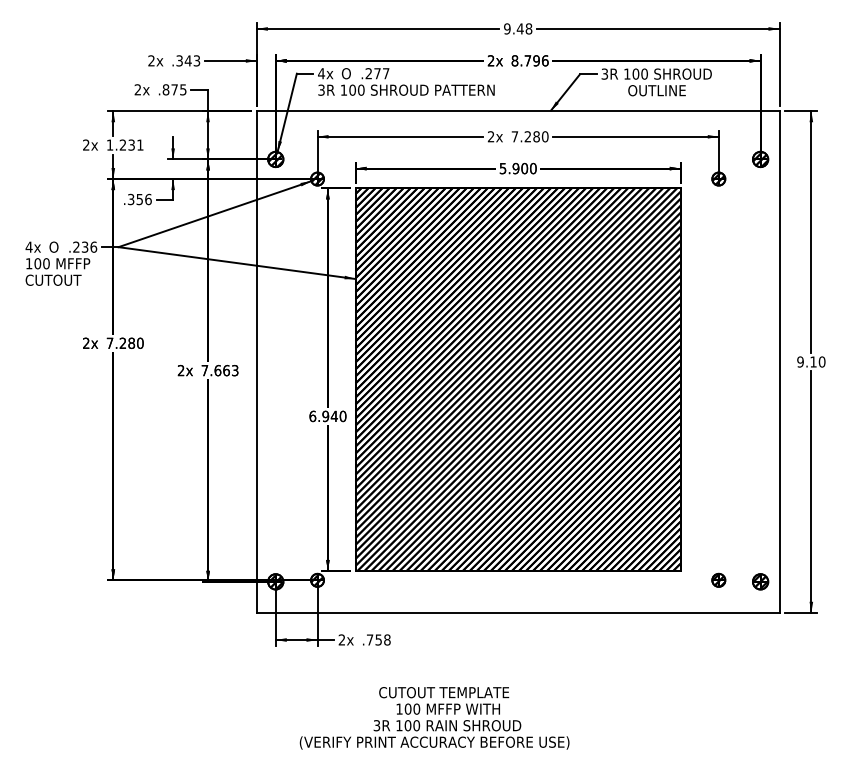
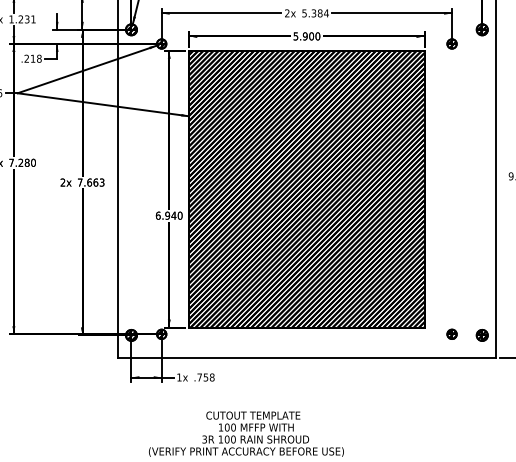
text: (529, 136) -> (315, 13), 7.280 -> 5.384
text: (139, 199) -> (32, 58), .356 -> .218
text: (341, 639) -> (179, 377), 2x -> 1x

